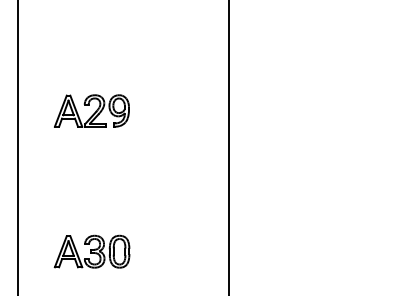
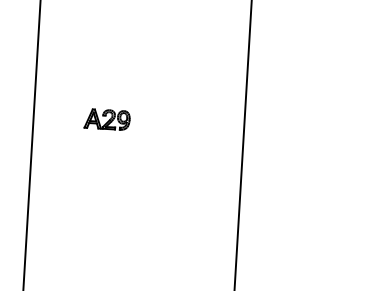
part: (91, 110) -> (106, 119), size x0.6
part: (91, 251) -> (98, 259), removed

